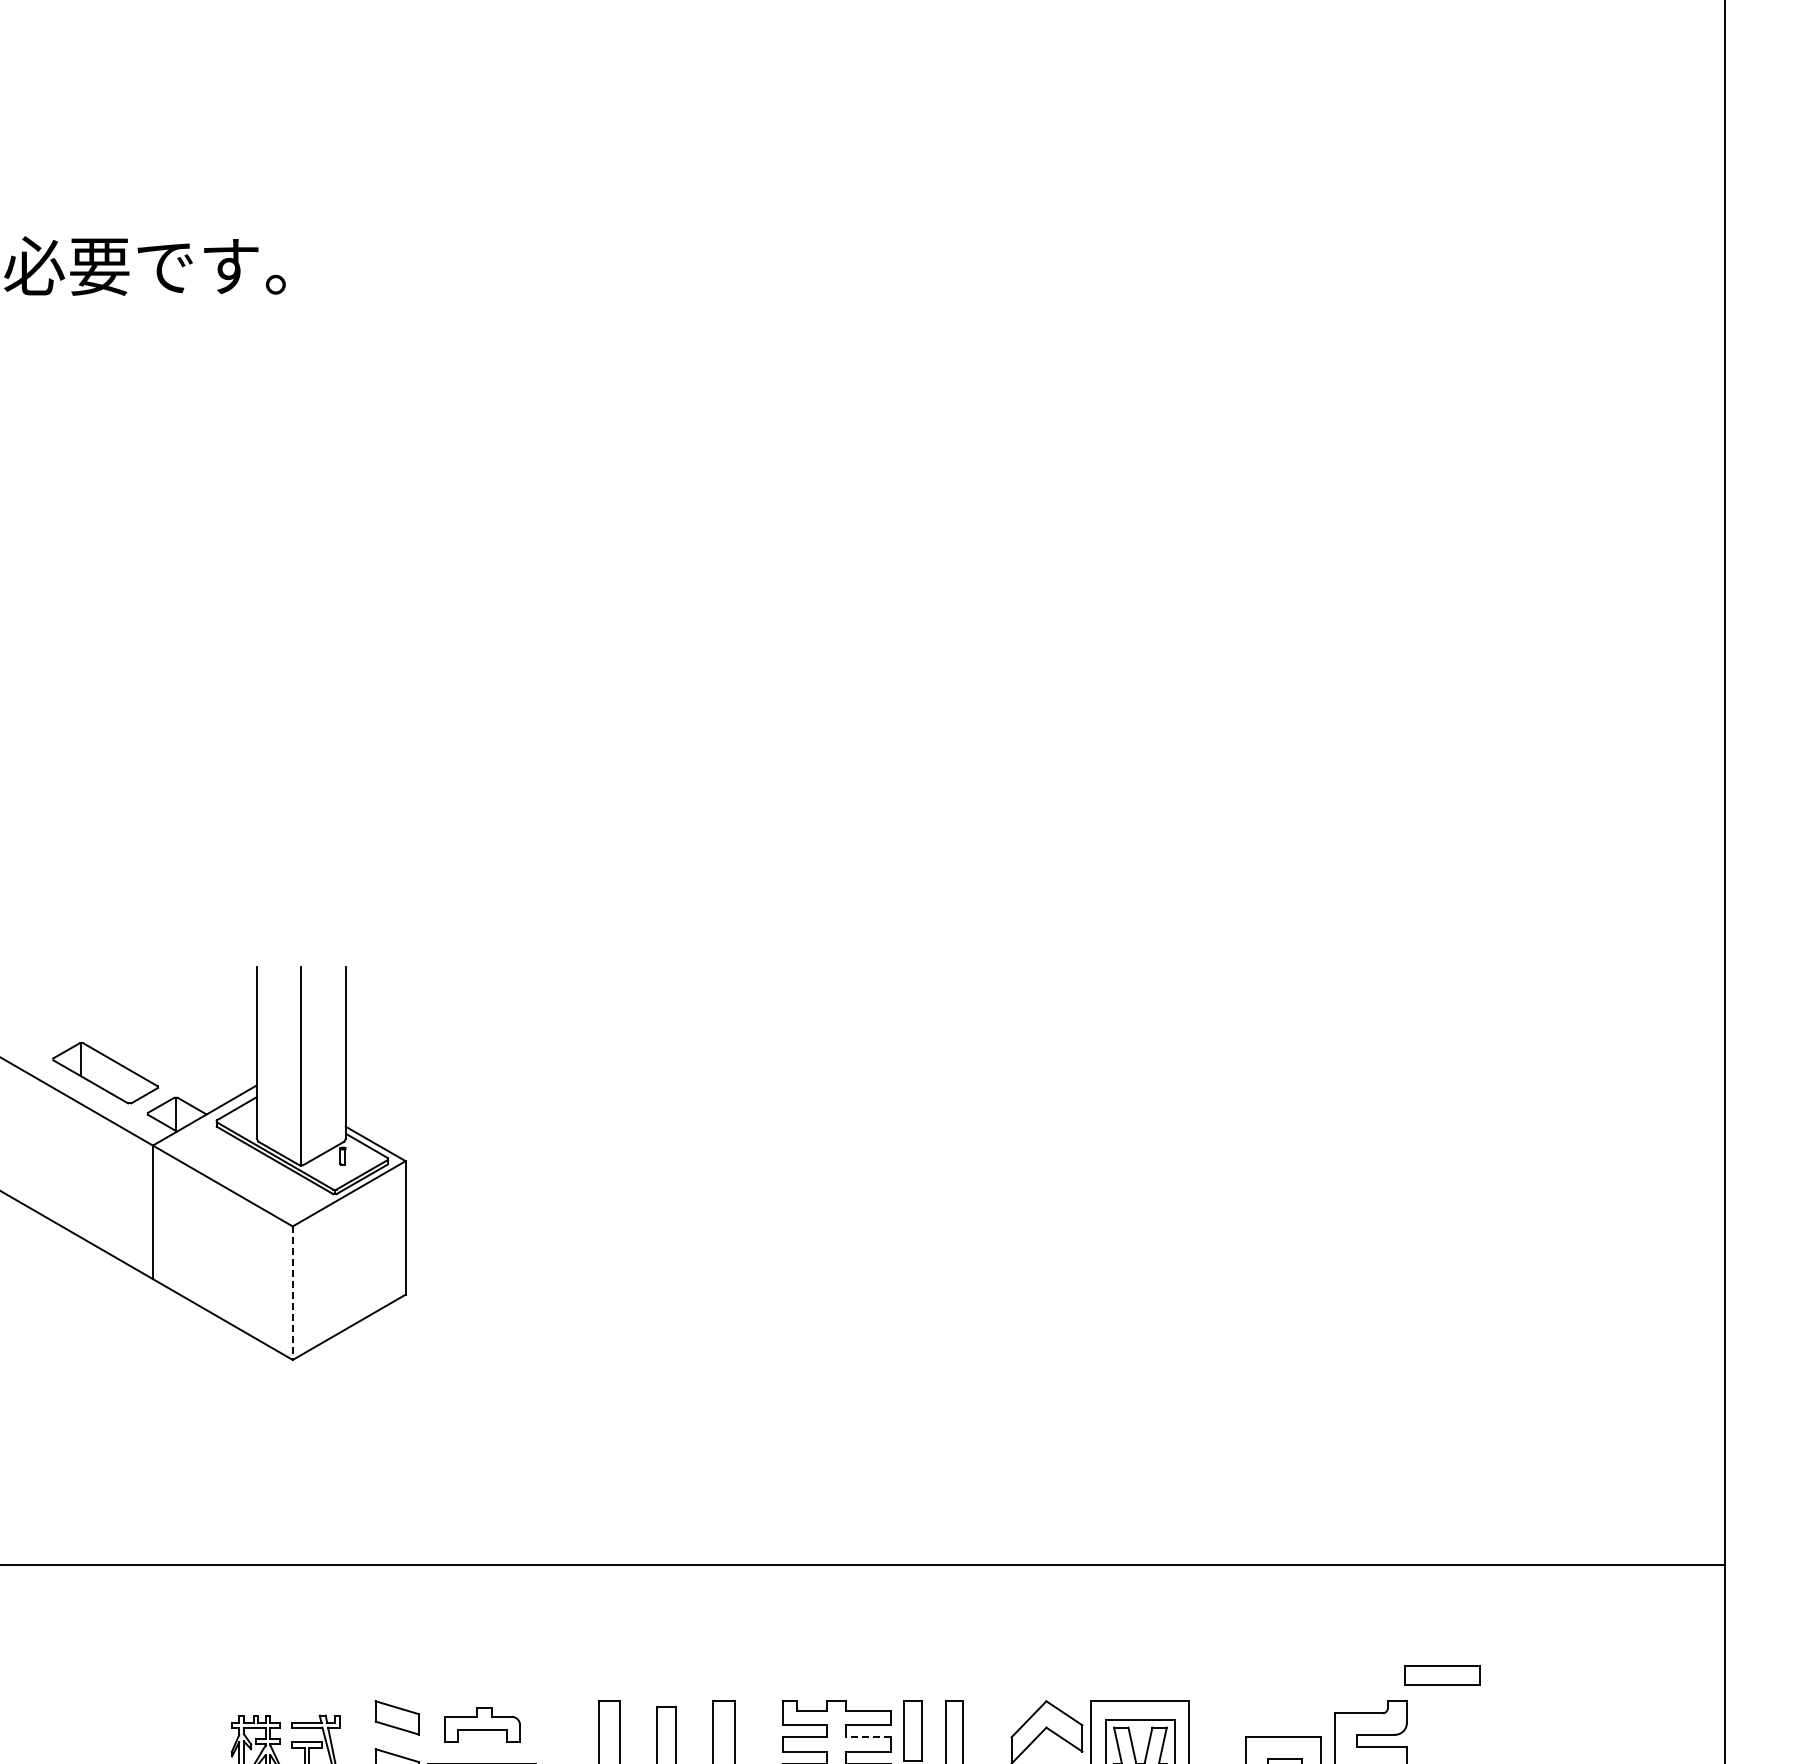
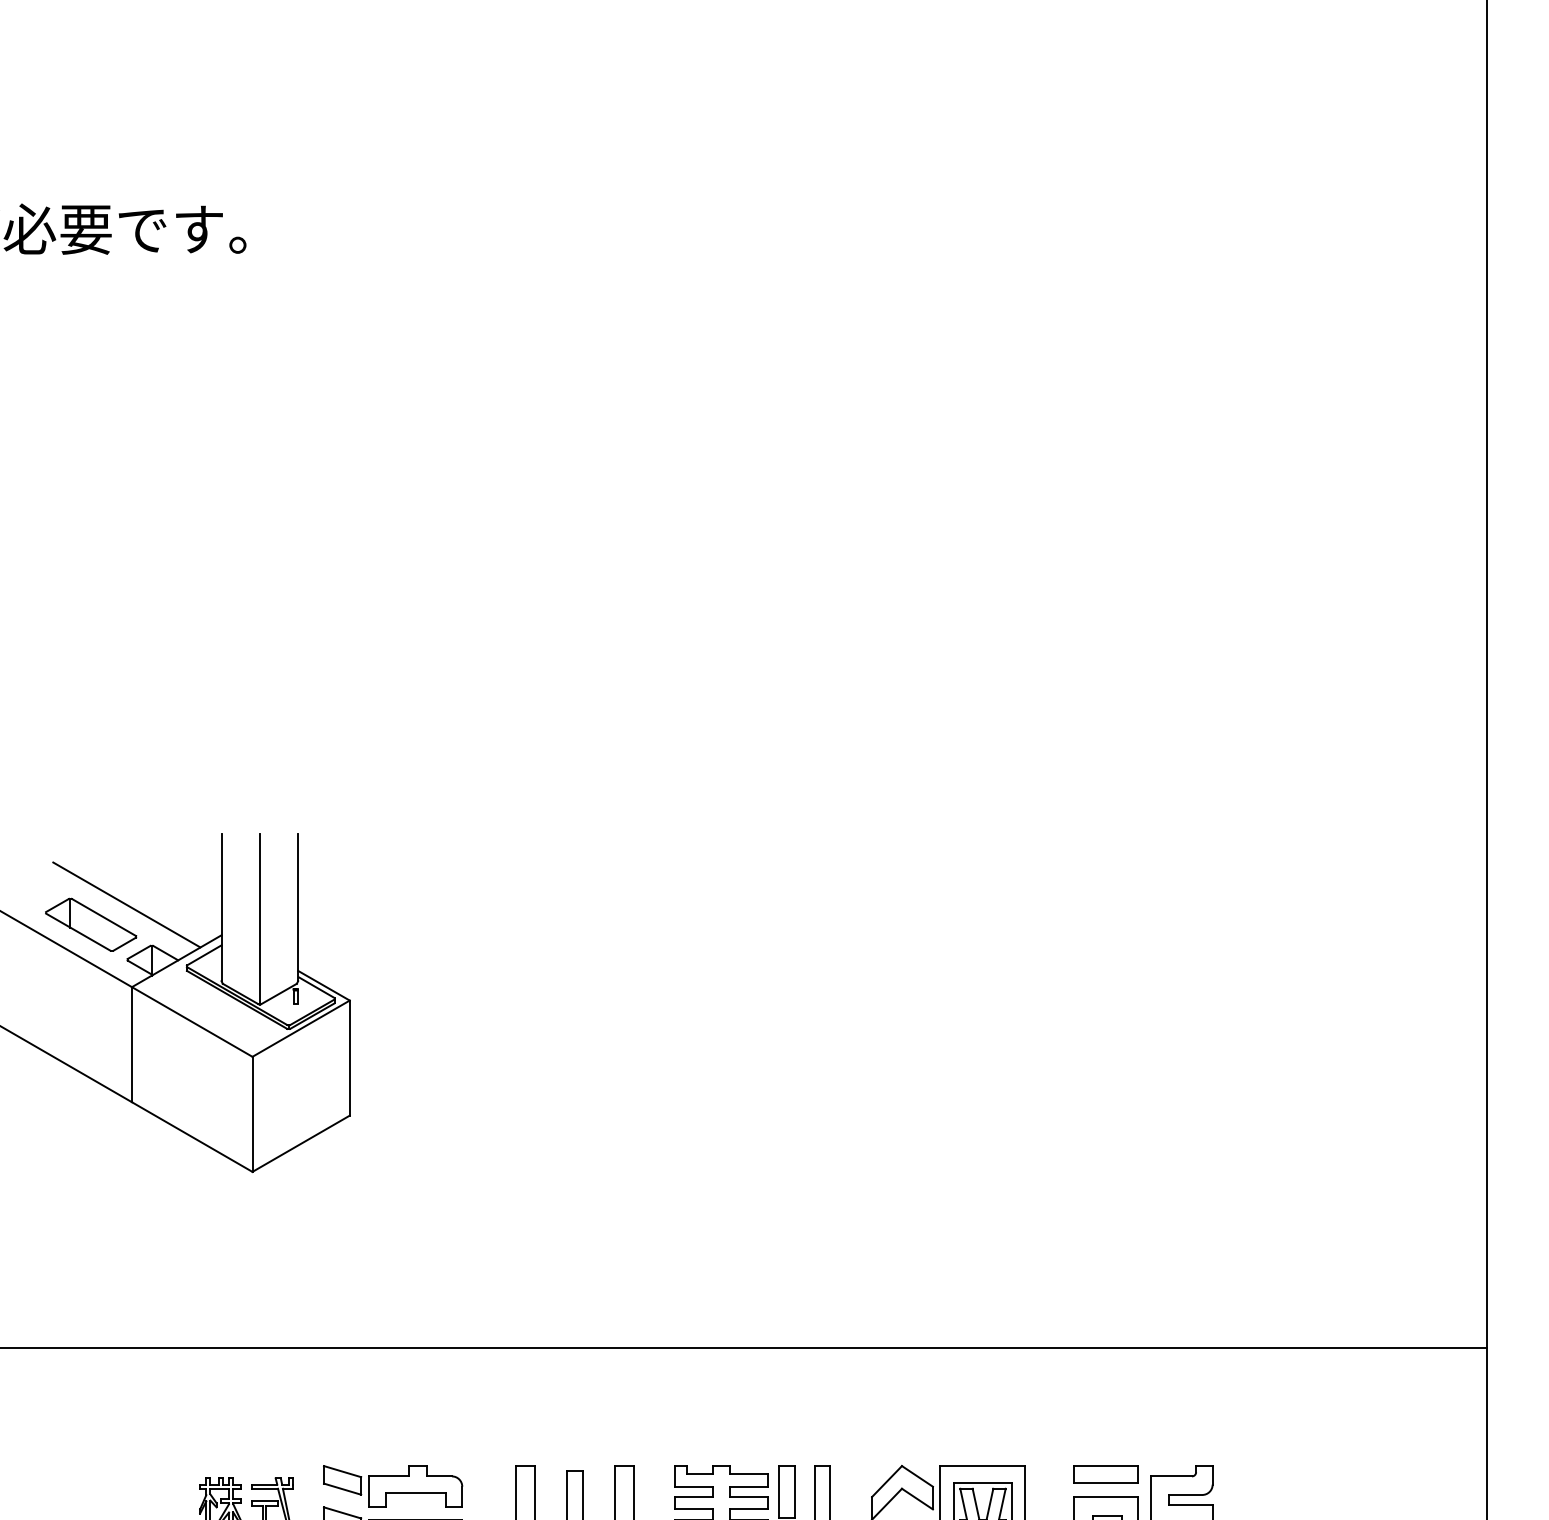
line: (146, 1049) -> (126, 904), added
line: (292, 1293) -> (252, 1114), dashed -> solid
part: (1442, 1675) -> (1106, 1474), moved
part: (482, 1724) -> (415, 1486), size x1.43
line: (868, 1737) -> (748, 1497), dashed -> solid

